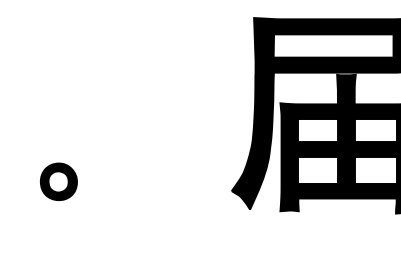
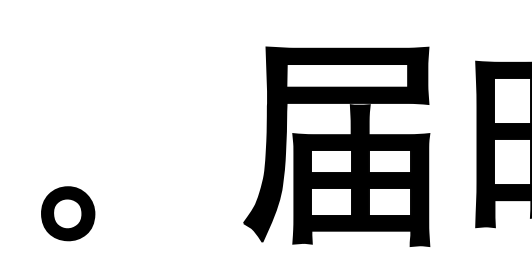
part: (59, 181) -> (68, 213), size x1.43

